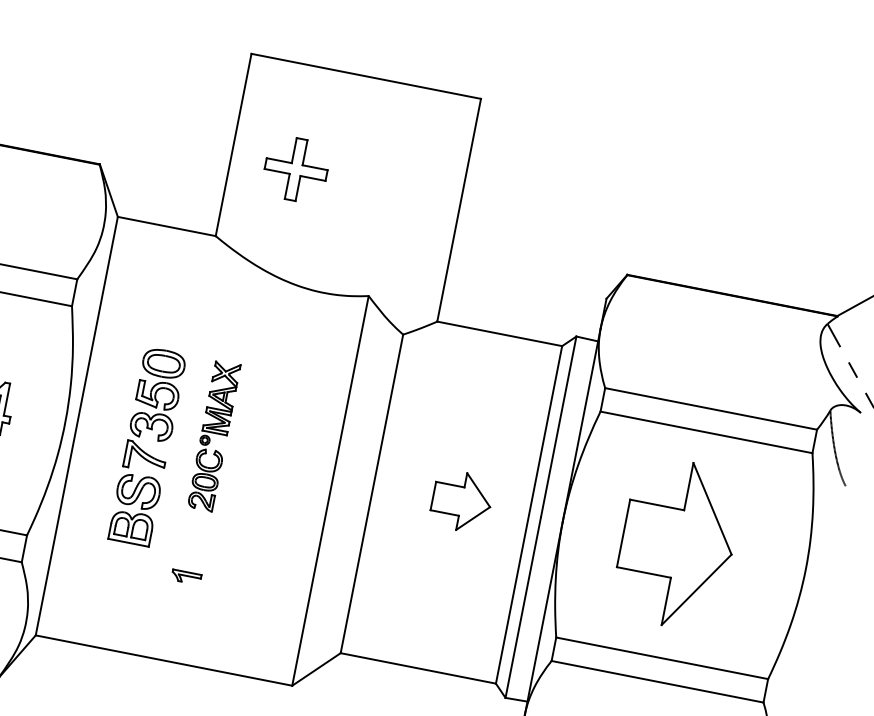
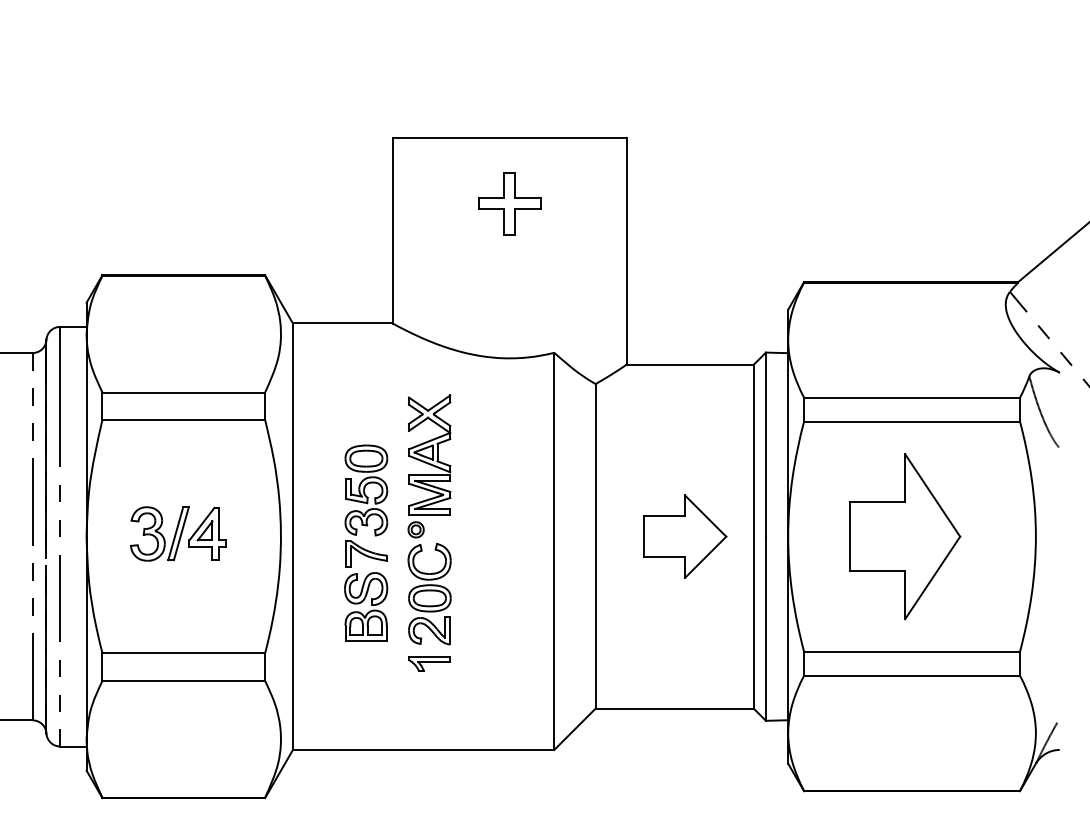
part: (295, 169) -> (509, 203), moved
part: (214, 435) -> (429, 519), size x1.67
part: (462, 501) -> (685, 536), size x1.43
part: (186, 576) -> (429, 663), size x1.43

